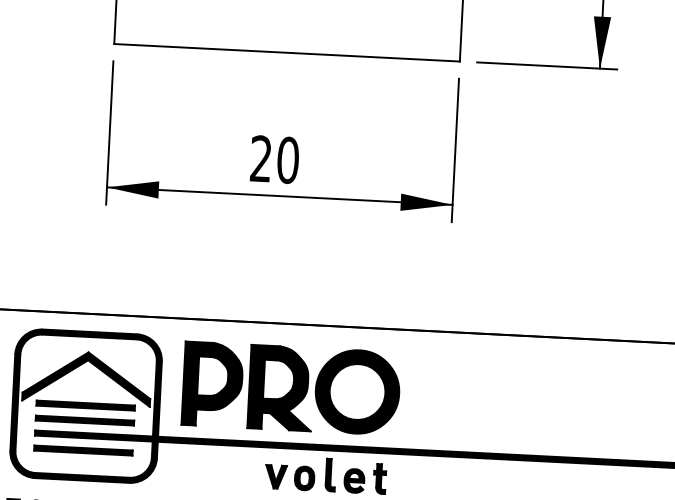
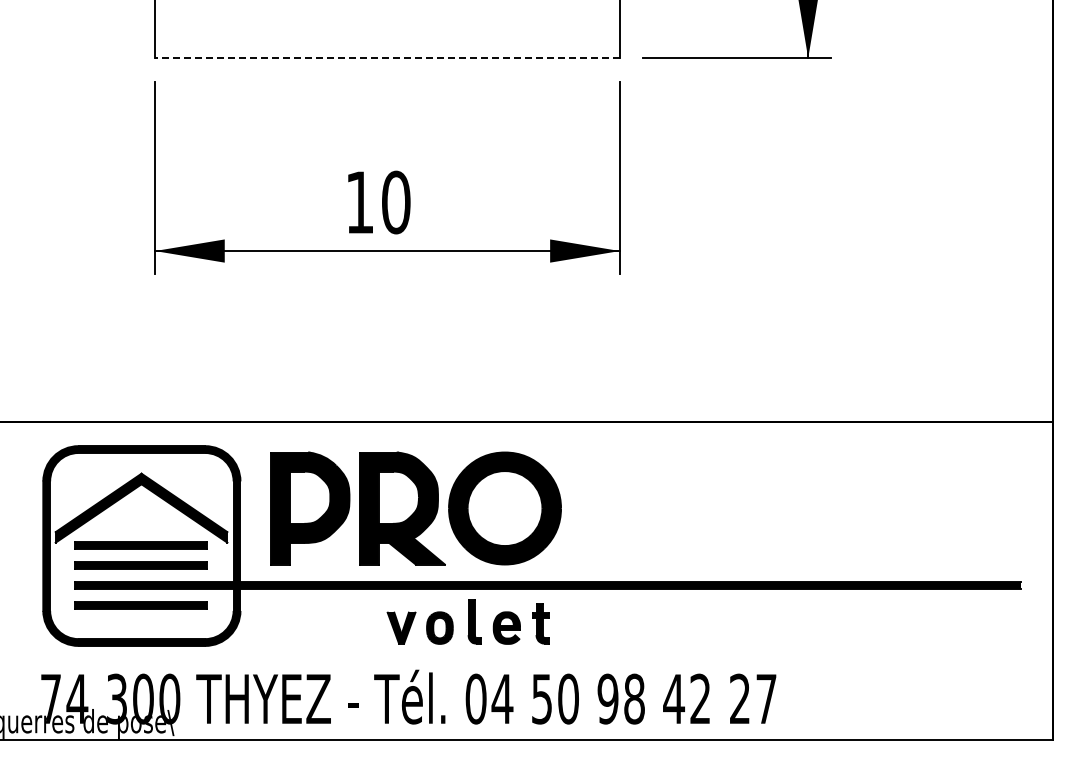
line: (286, 52) -> (386, 58), solid -> dashed
text: (260, 158) -> (359, 201), 20 -> 10

